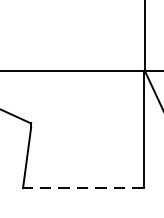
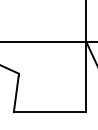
line: (82, 188) -> (49, 112), dashed -> solid

